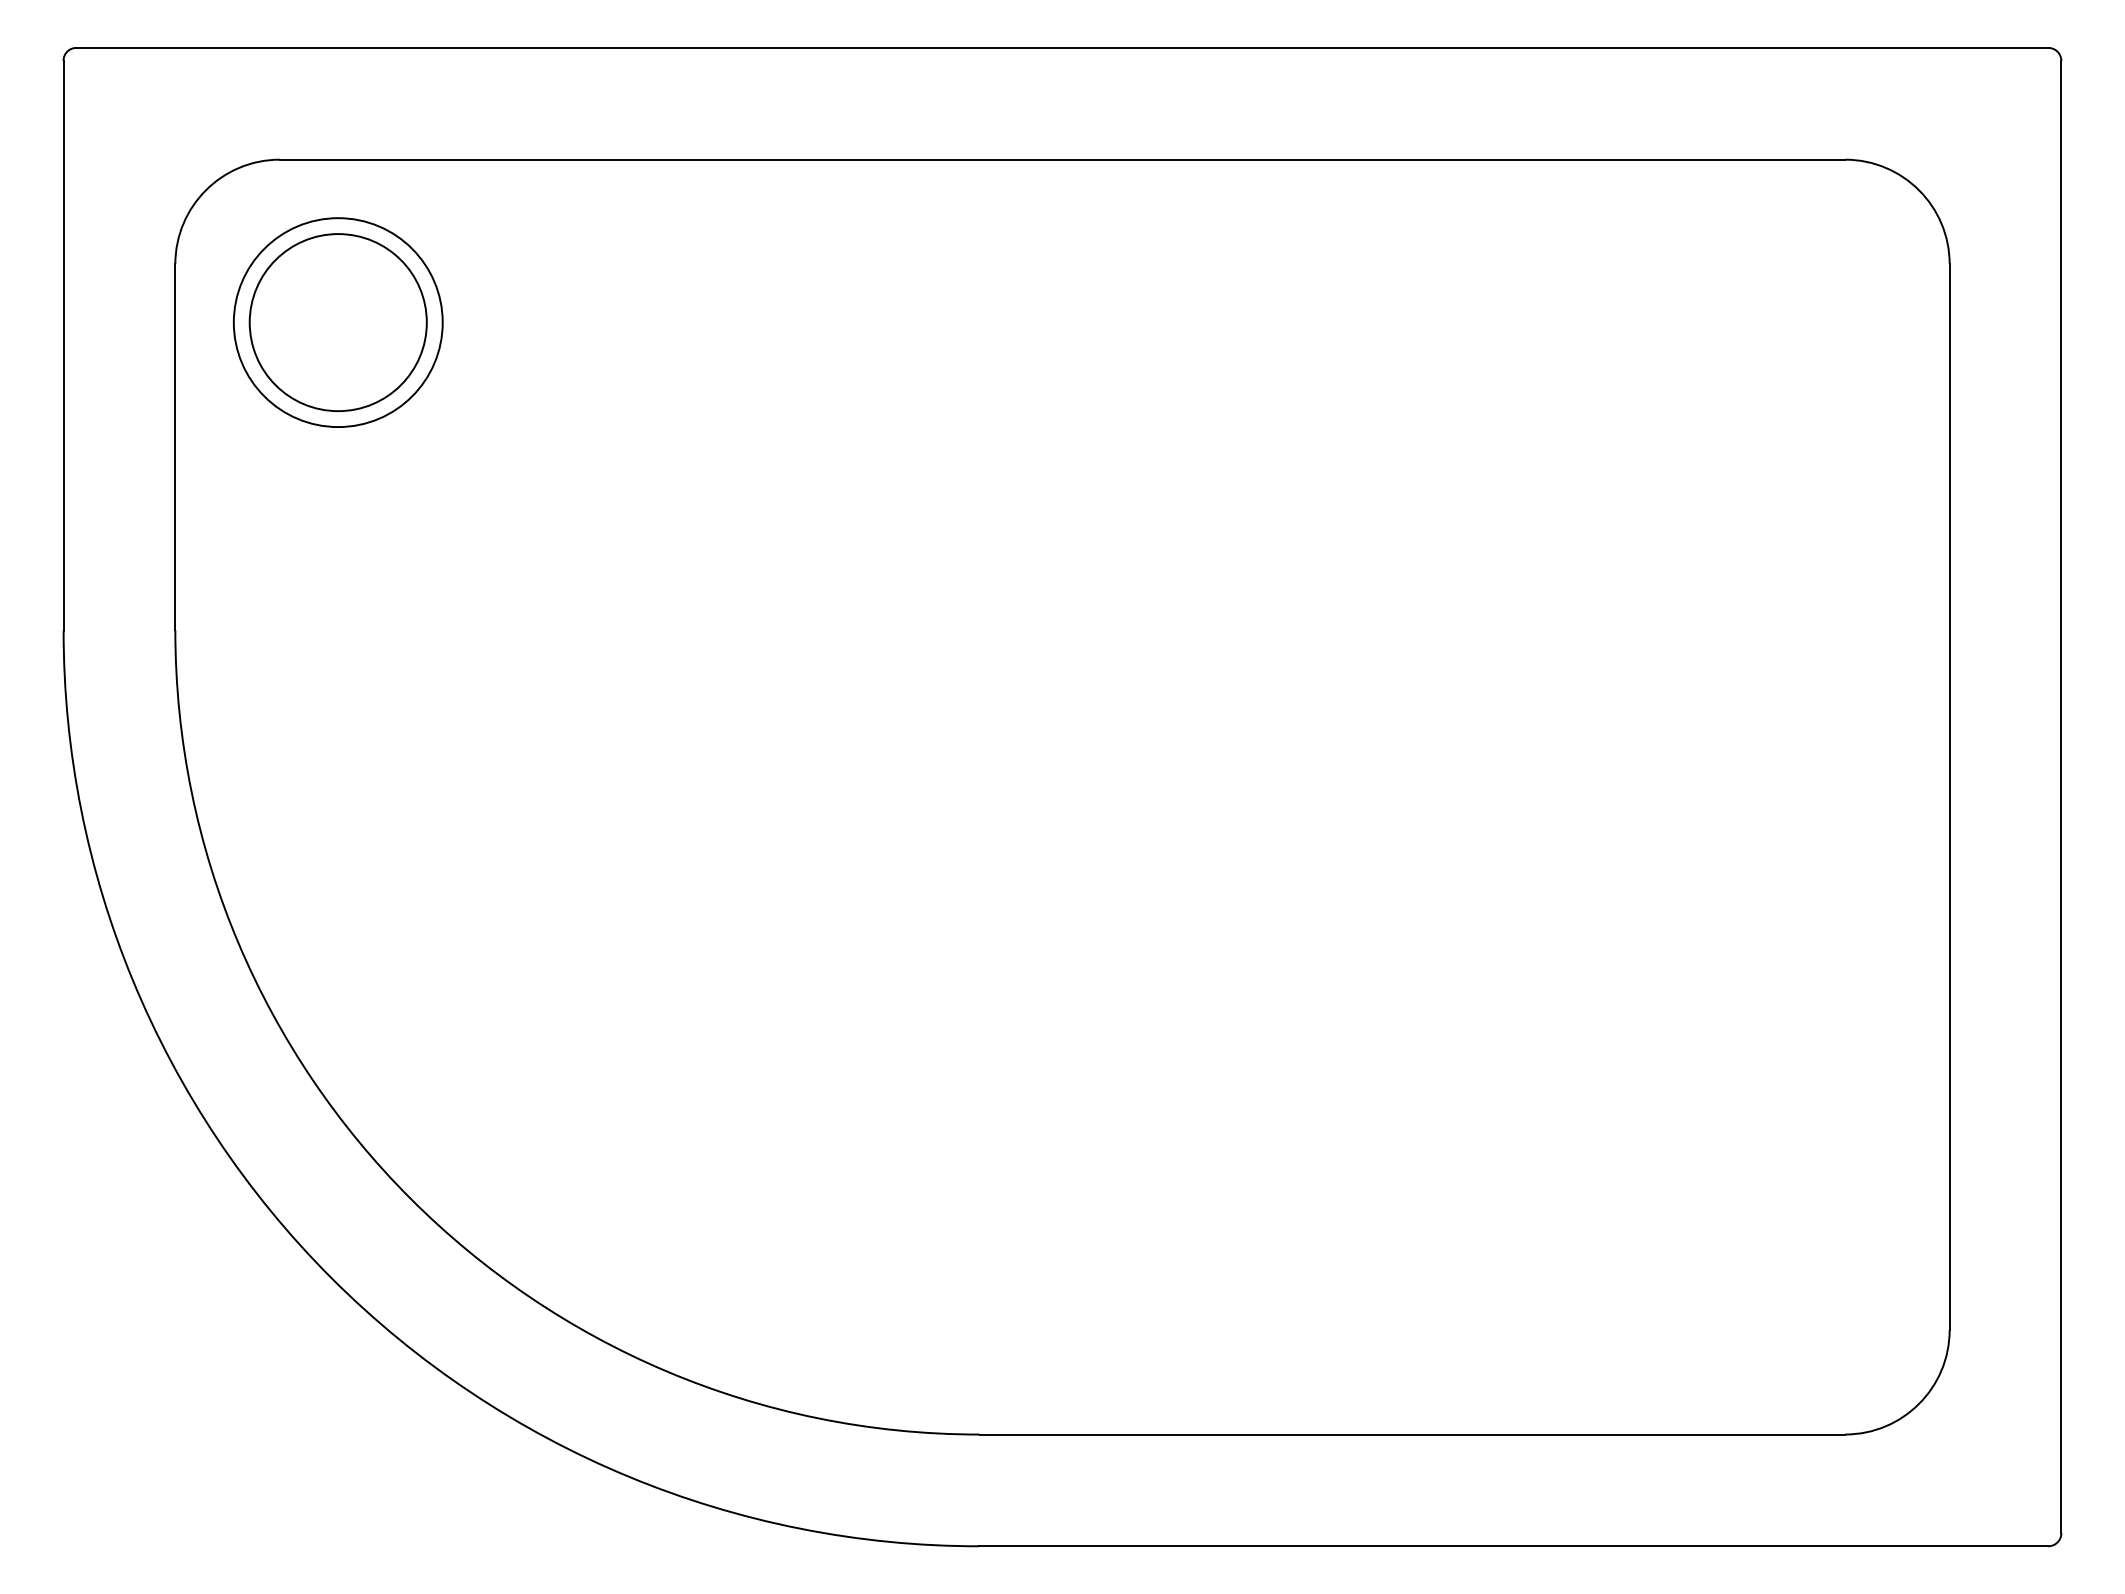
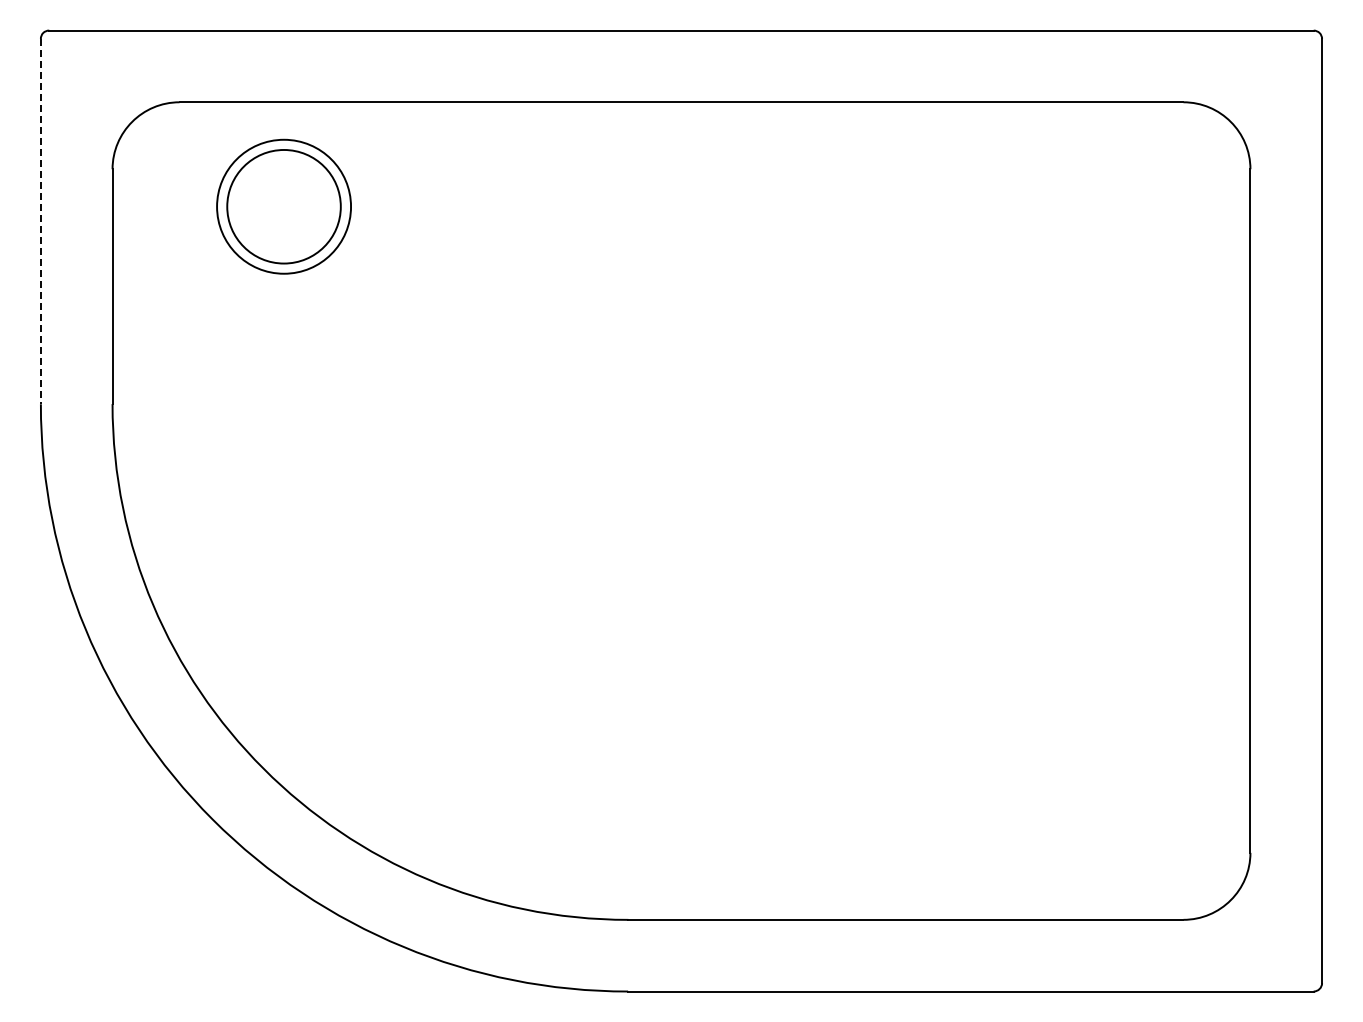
part: (337, 322) -> (283, 206), moved
line: (62, 345) -> (40, 221), solid -> dashed

